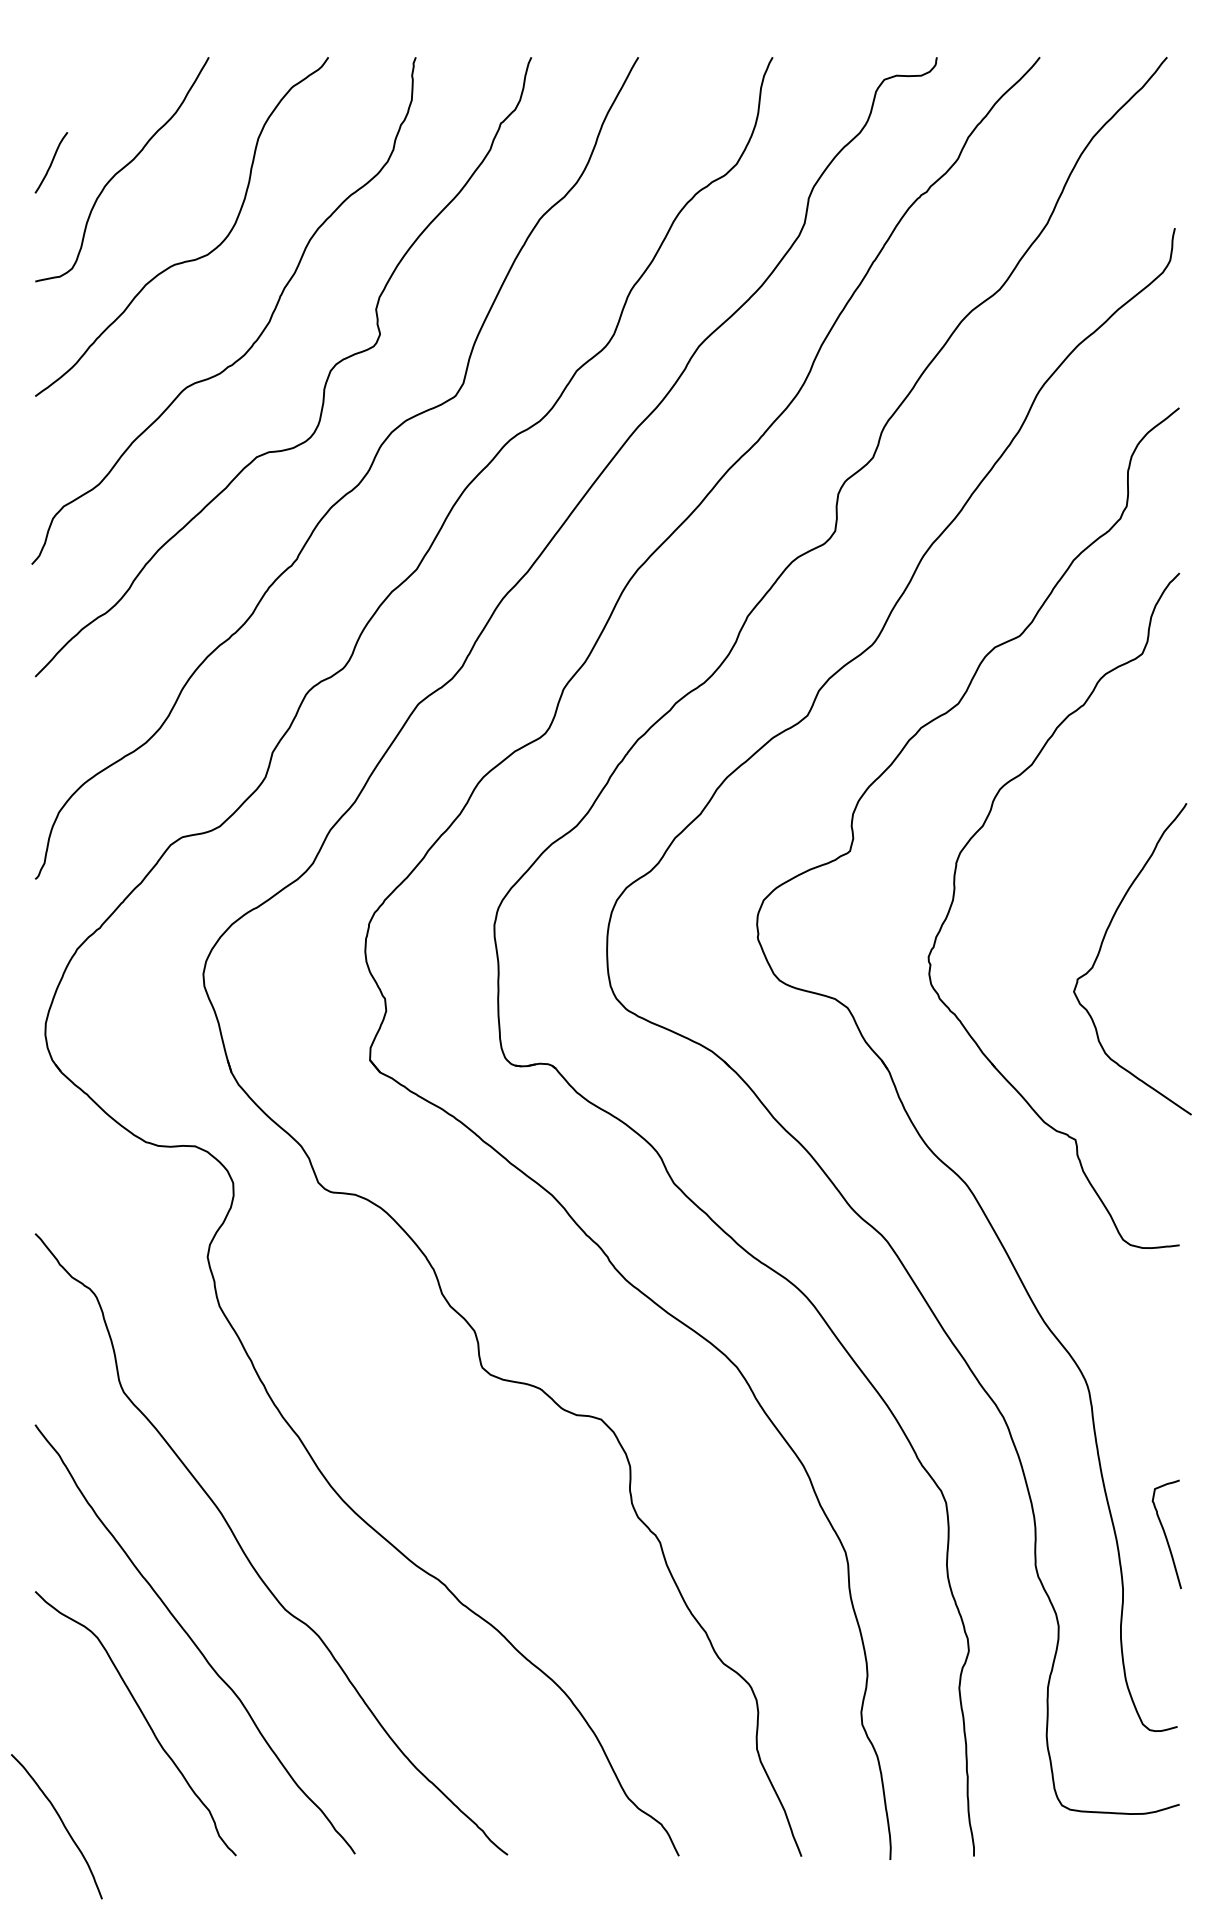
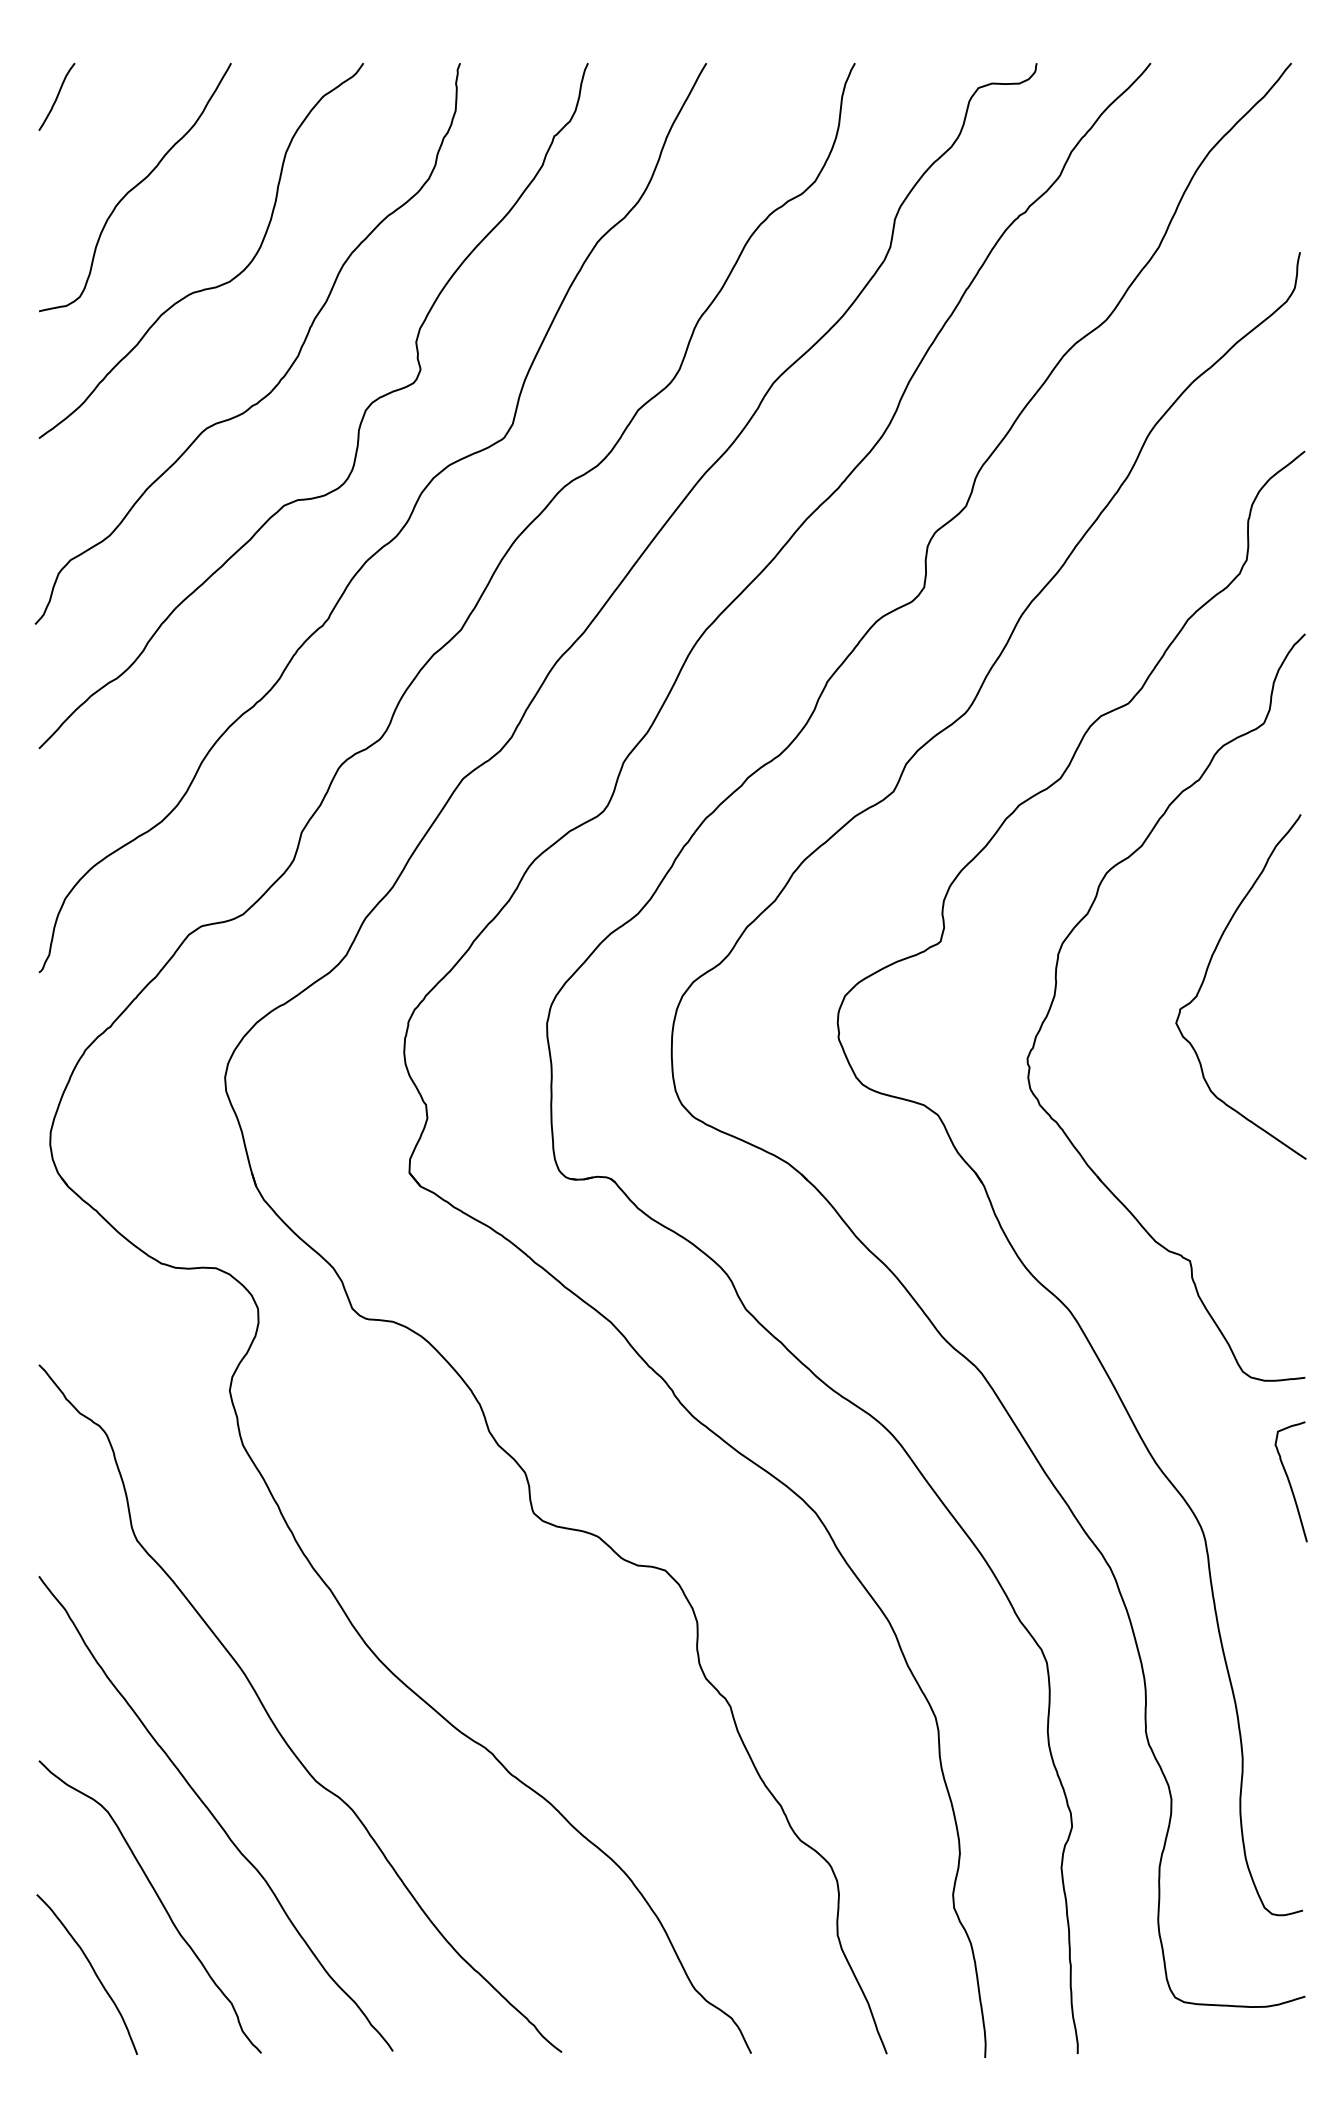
curve: (51, 162) -> (56, 96), moved
curve: (1101, 948) -> (1206, 975), moved
curve: (1166, 1534) -> (1290, 1481), moved
curve: (62, 1824) -> (93, 1972), moved

